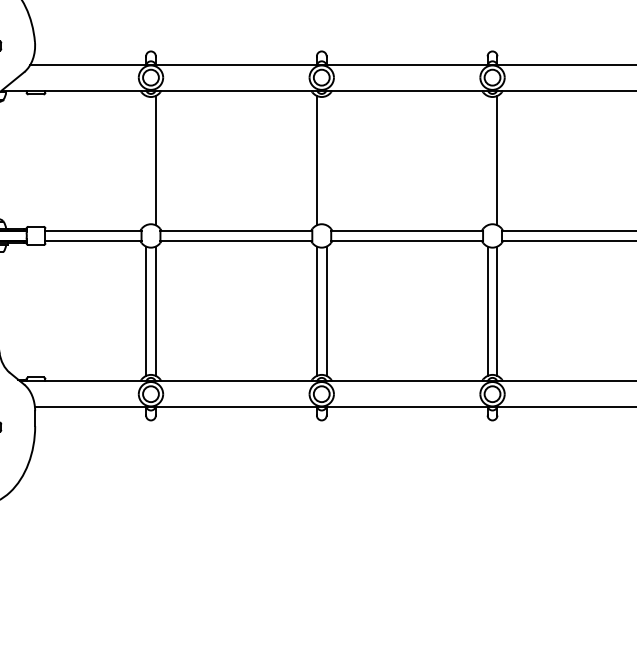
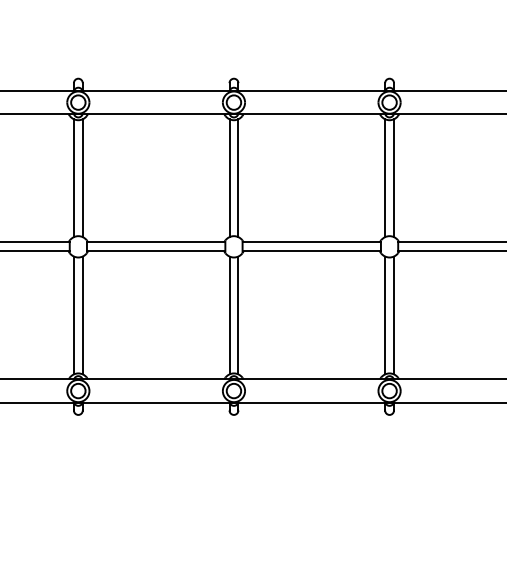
line: (146, 160) -> (74, 178), added
line: (326, 160) -> (238, 178), added
line: (487, 160) -> (384, 178), added

